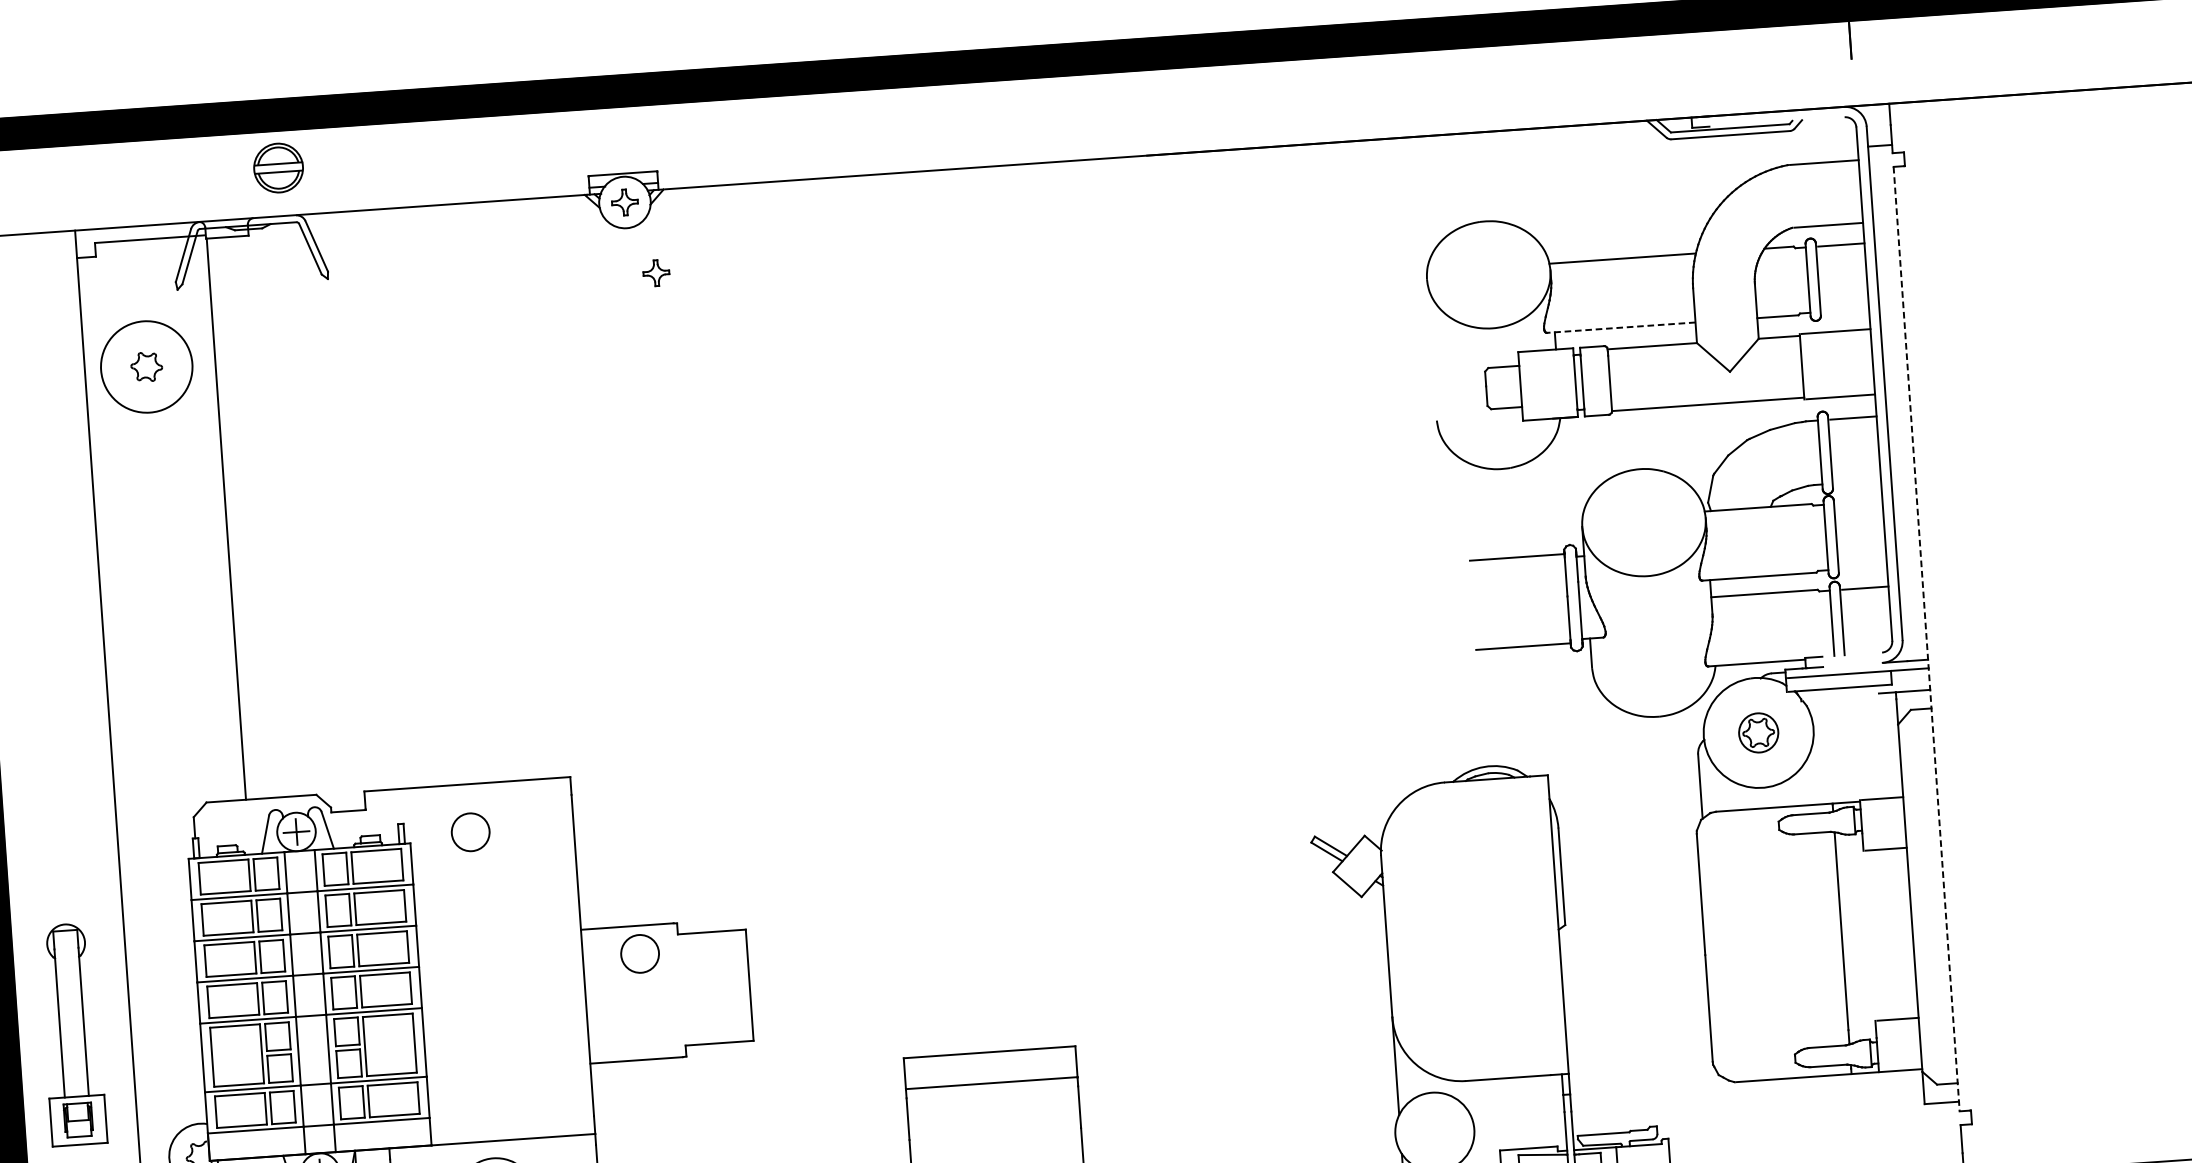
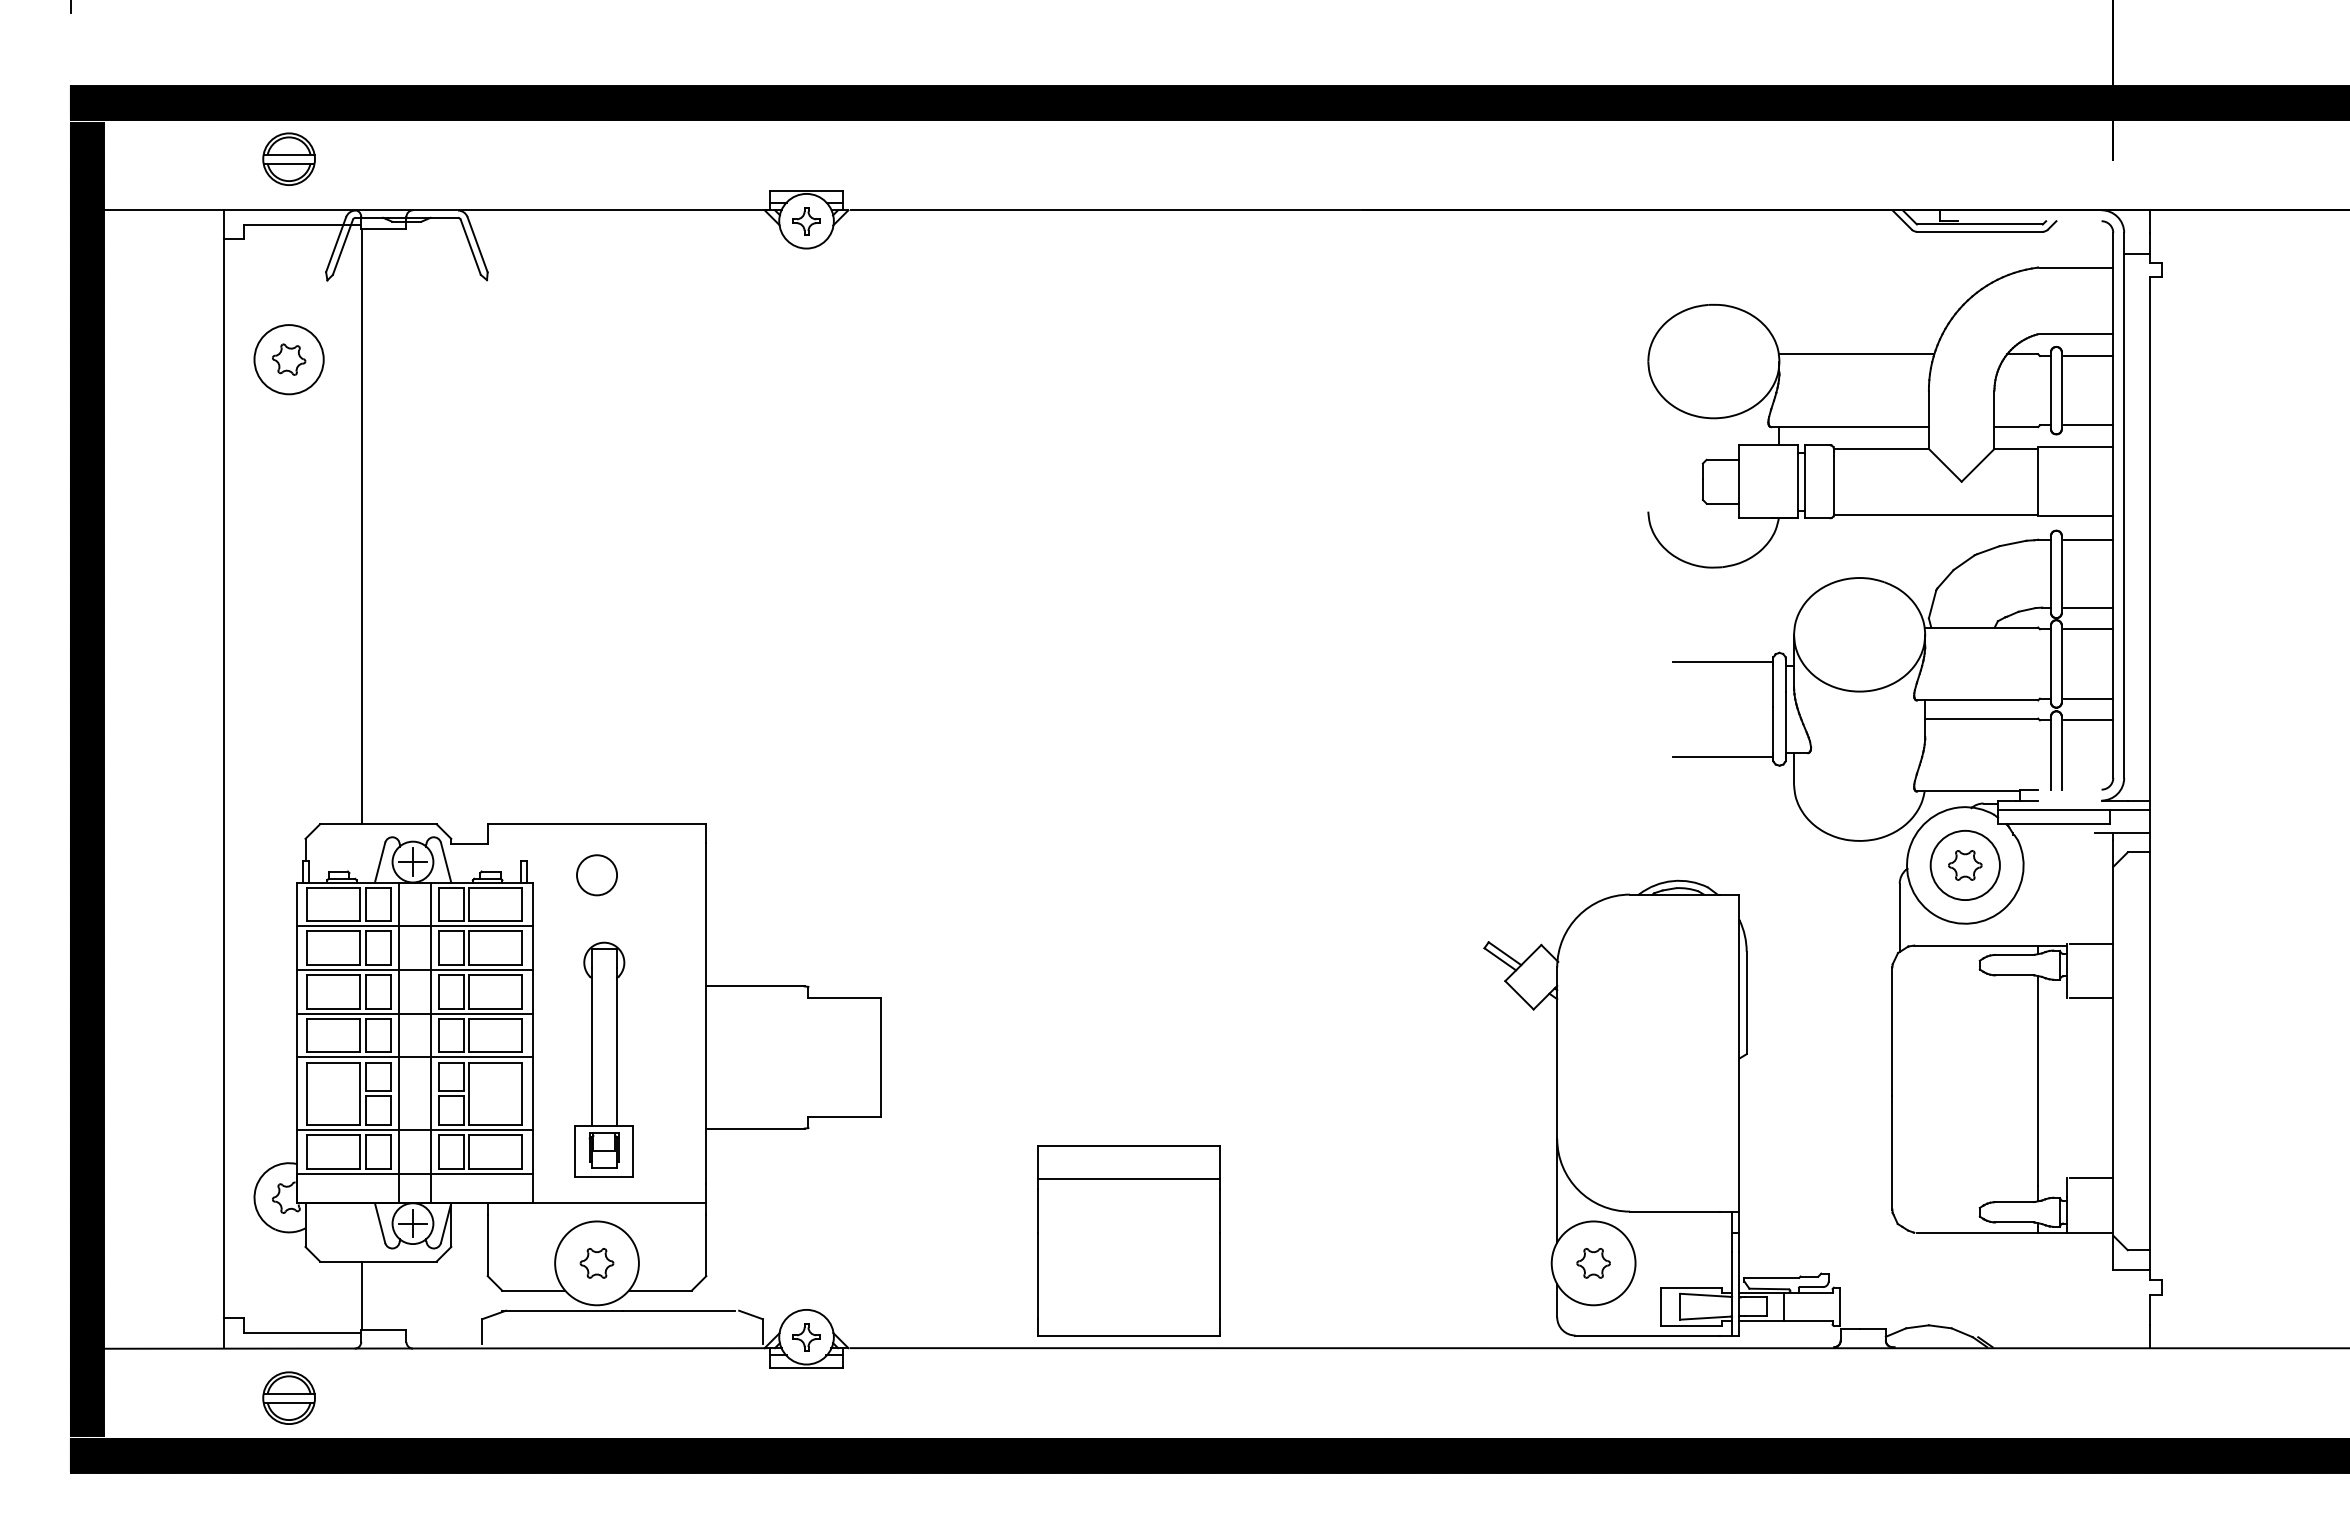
part: (277, 167) -> (288, 158), moved
part: (656, 273) -> (834, 298), removed
line: (1845, 310) -> (2088, 425), added
line: (1621, 328) -> (1850, 427), dashed -> solid
circle: (146, 366) -> (288, 359), size x0.71
line: (1857, 481) -> (2088, 607), added
line: (1859, 502) -> (2088, 629), added
line: (1863, 567) -> (2088, 698), added
line: (1926, 639) -> (2149, 779), dashed -> solid
circle: (1757, 733) -> (1964, 865), size x1.67
circle: (639, 954) -> (766, 1016), removed
part: (71, 1034) -> (603, 1059), moved
part: (1434, 1132) -> (1593, 1263), added

